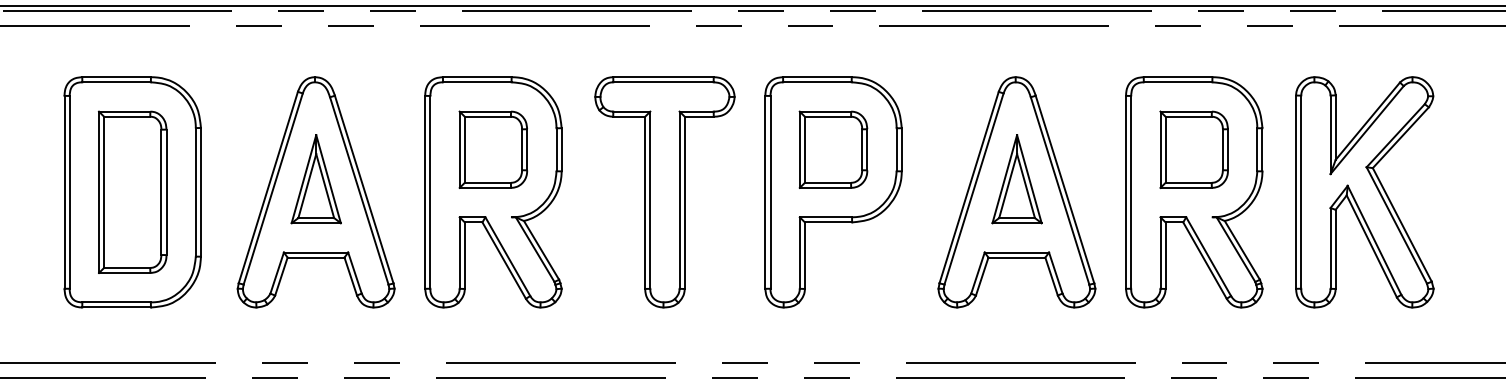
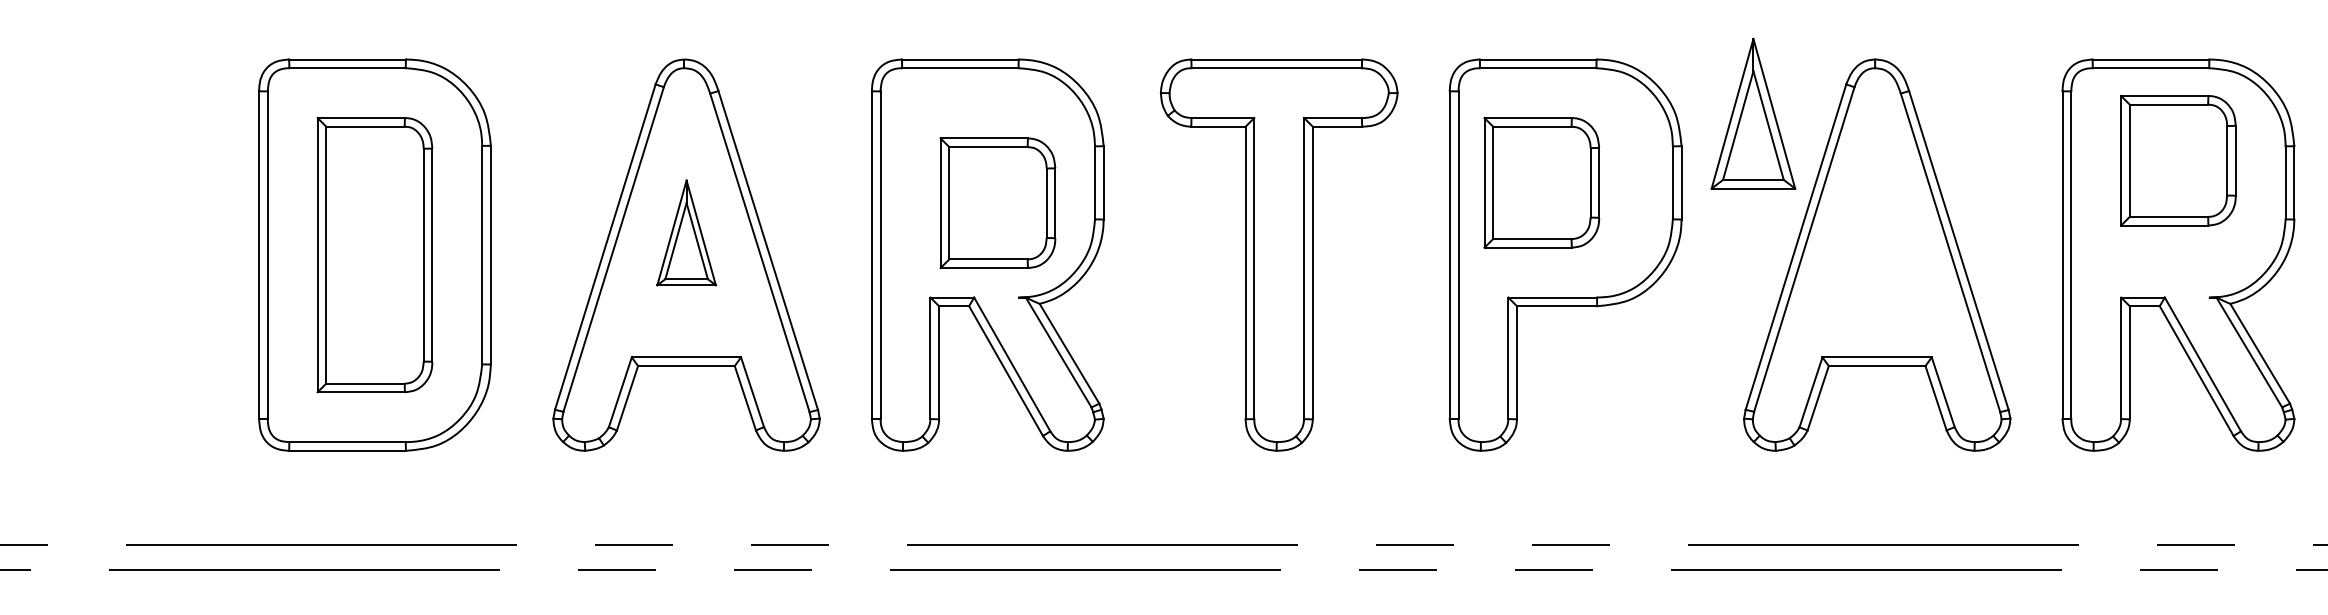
part: (493, 149) -> (998, 202), moved
part: (833, 149) -> (1541, 182), moved
part: (1193, 149) -> (2177, 160), moved
part: (315, 179) -> (685, 233), size x0.7
part: (1016, 179) -> (1752, 114), moved

